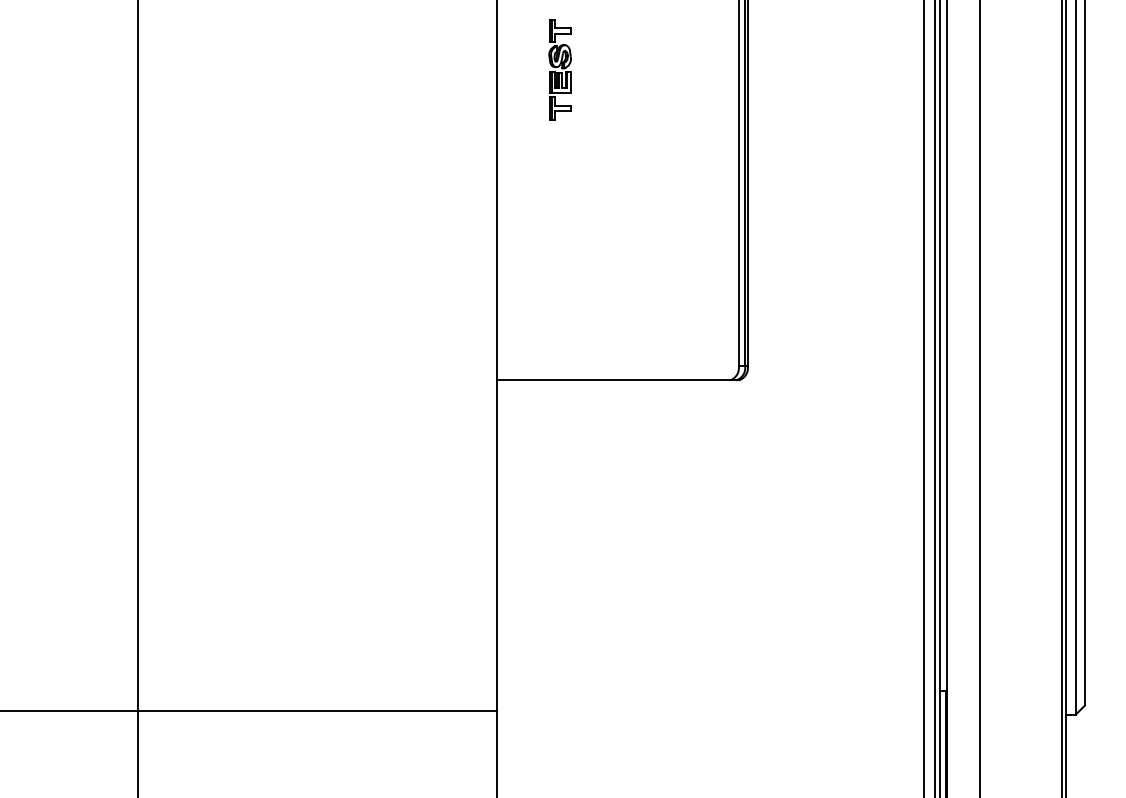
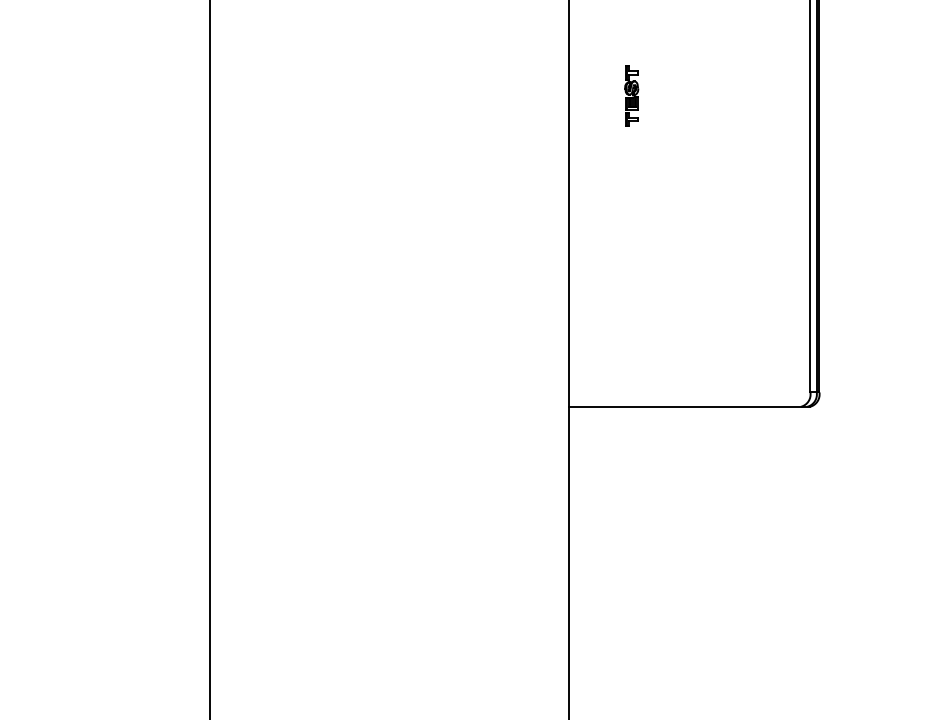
part: (559, 69) -> (631, 95), size x0.6

